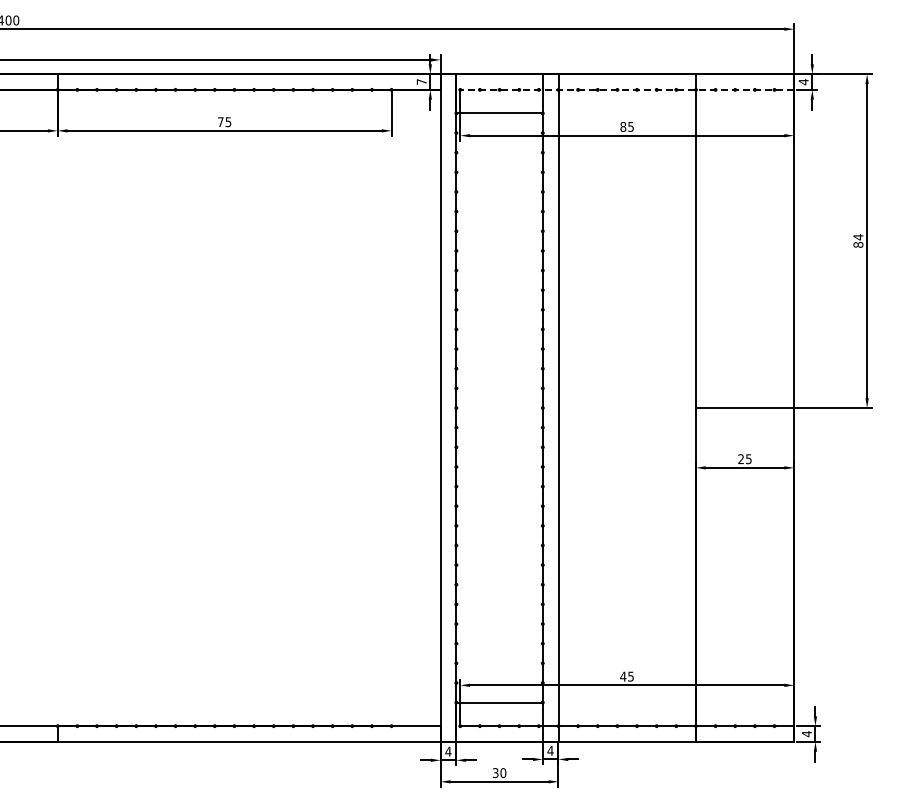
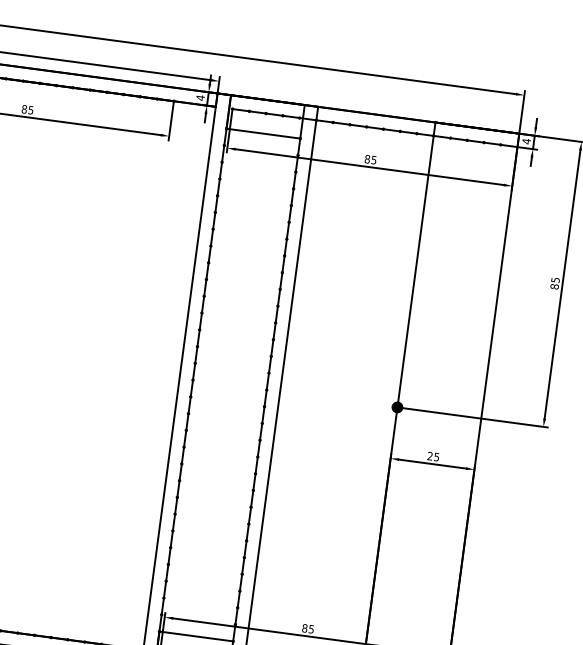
text: (421, 81) -> (200, 97), 7 -> 4
line: (627, 89) -> (375, 127), dashed -> solid
text: (220, 122) -> (24, 109), 75 -> 85
text: (858, 237) -> (555, 280), 84 -> 85
fill: (695, 407) -> (397, 406), added
text: (623, 676) -> (305, 628), 45 -> 85

